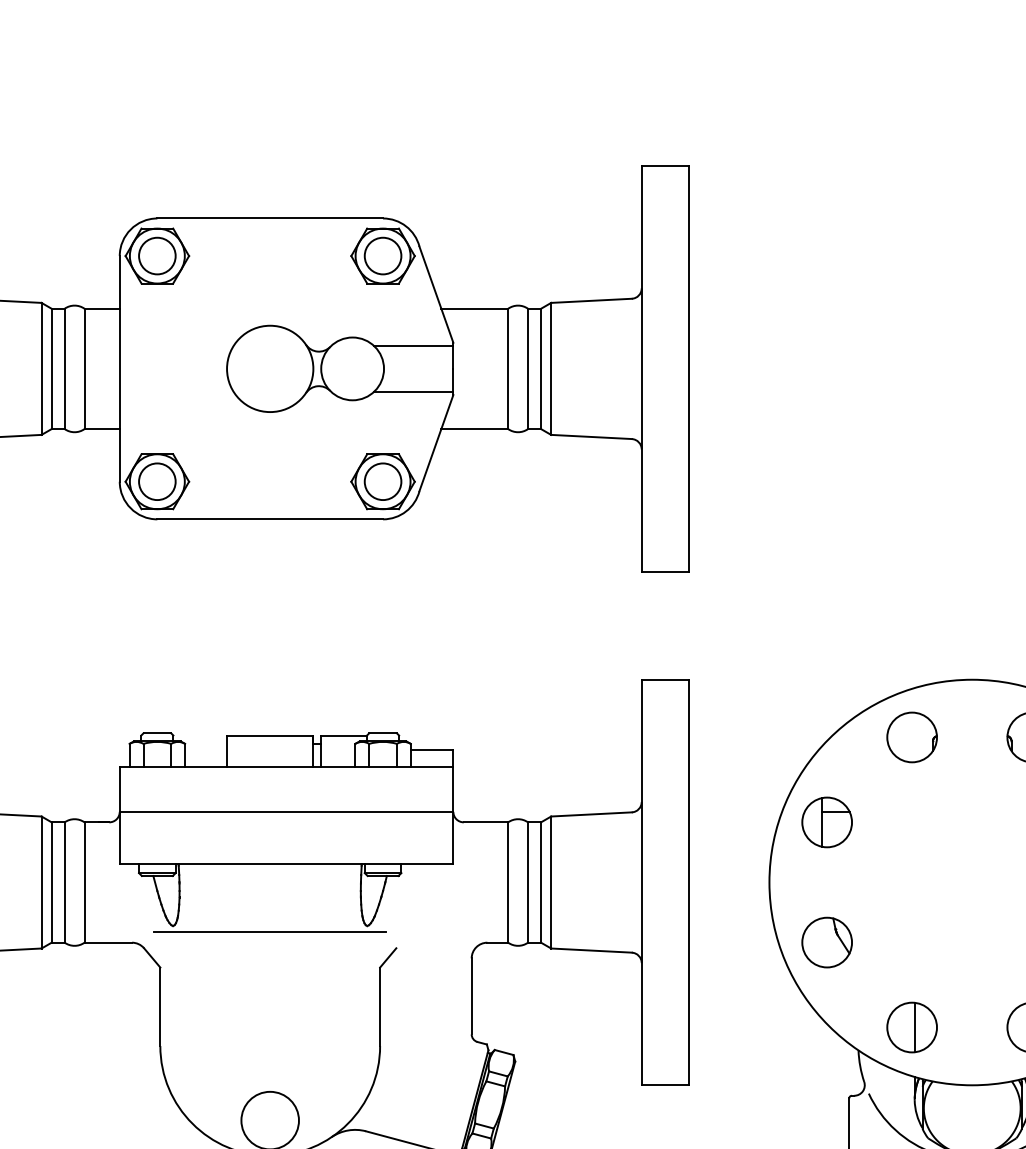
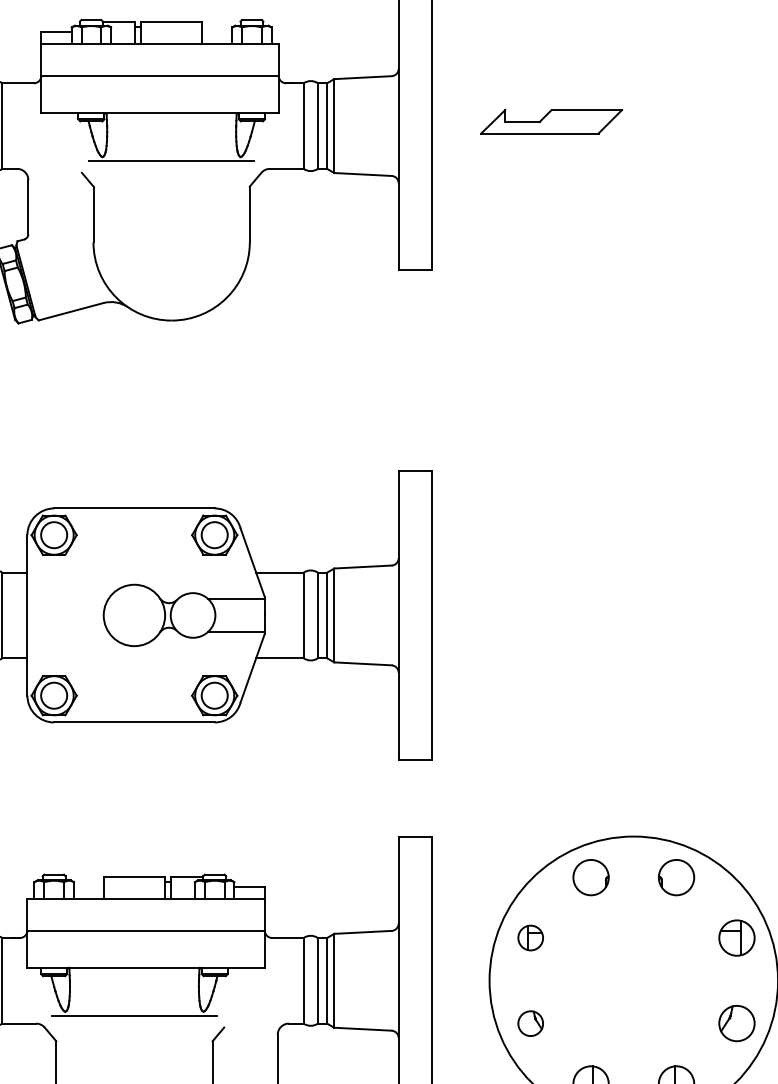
part: (826, 821) -> (530, 937), size x0.7
part: (826, 942) -> (530, 1023), size x0.7

